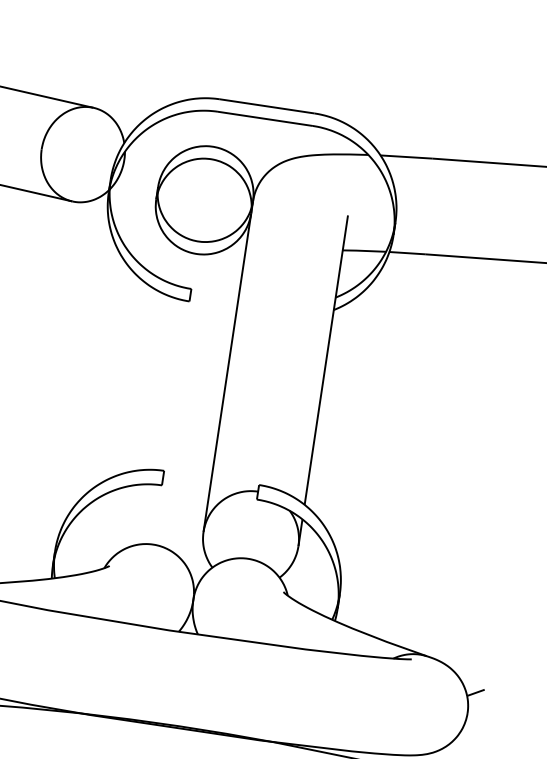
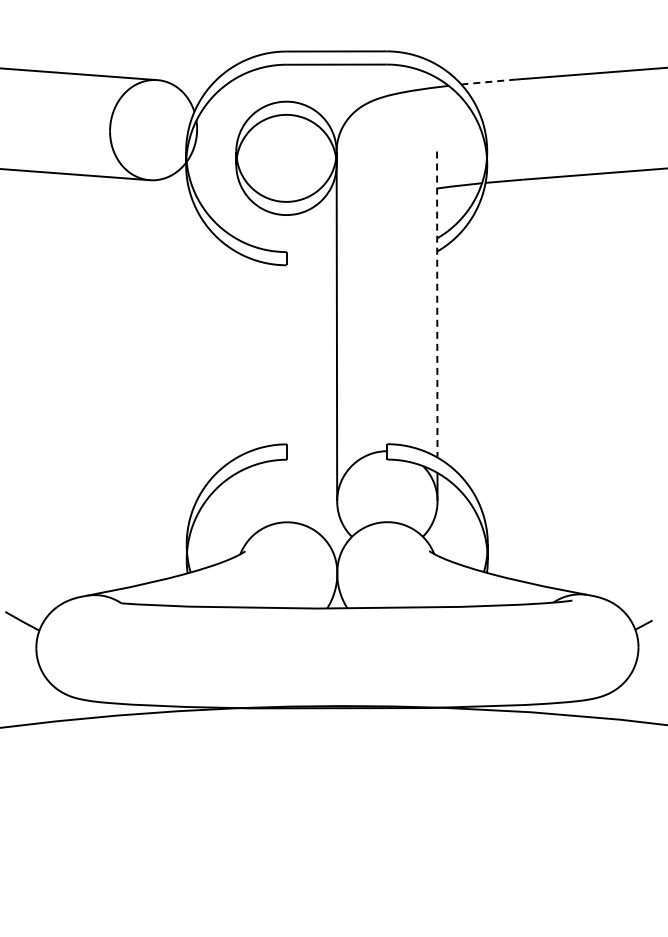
line: (407, 156) -> (489, 81), solid -> dashed
line: (326, 361) -> (437, 305), solid -> dashed

